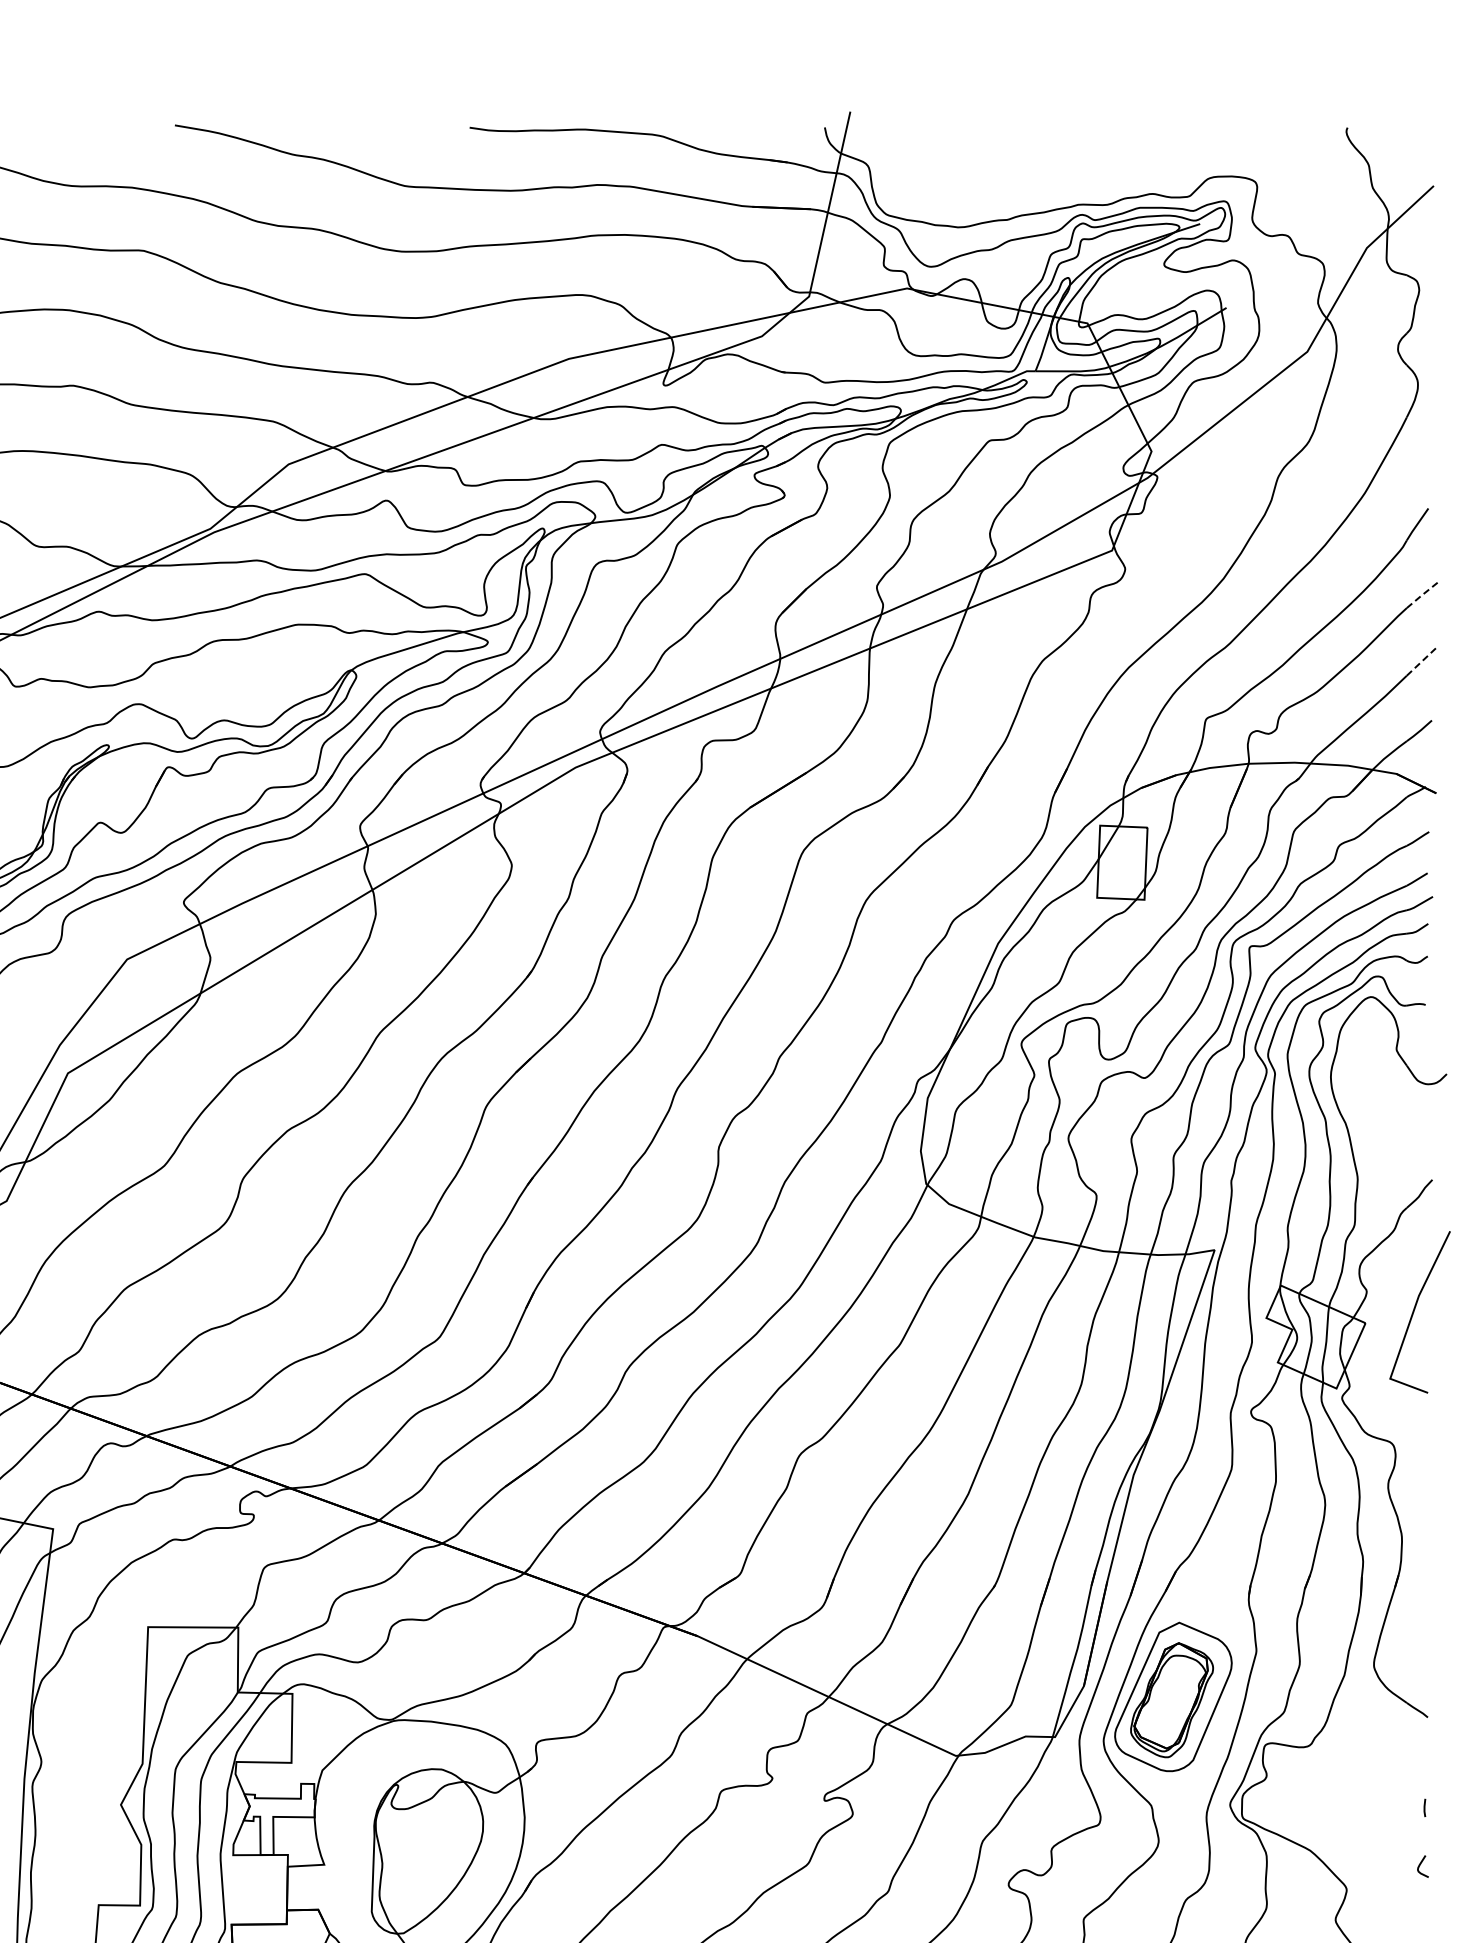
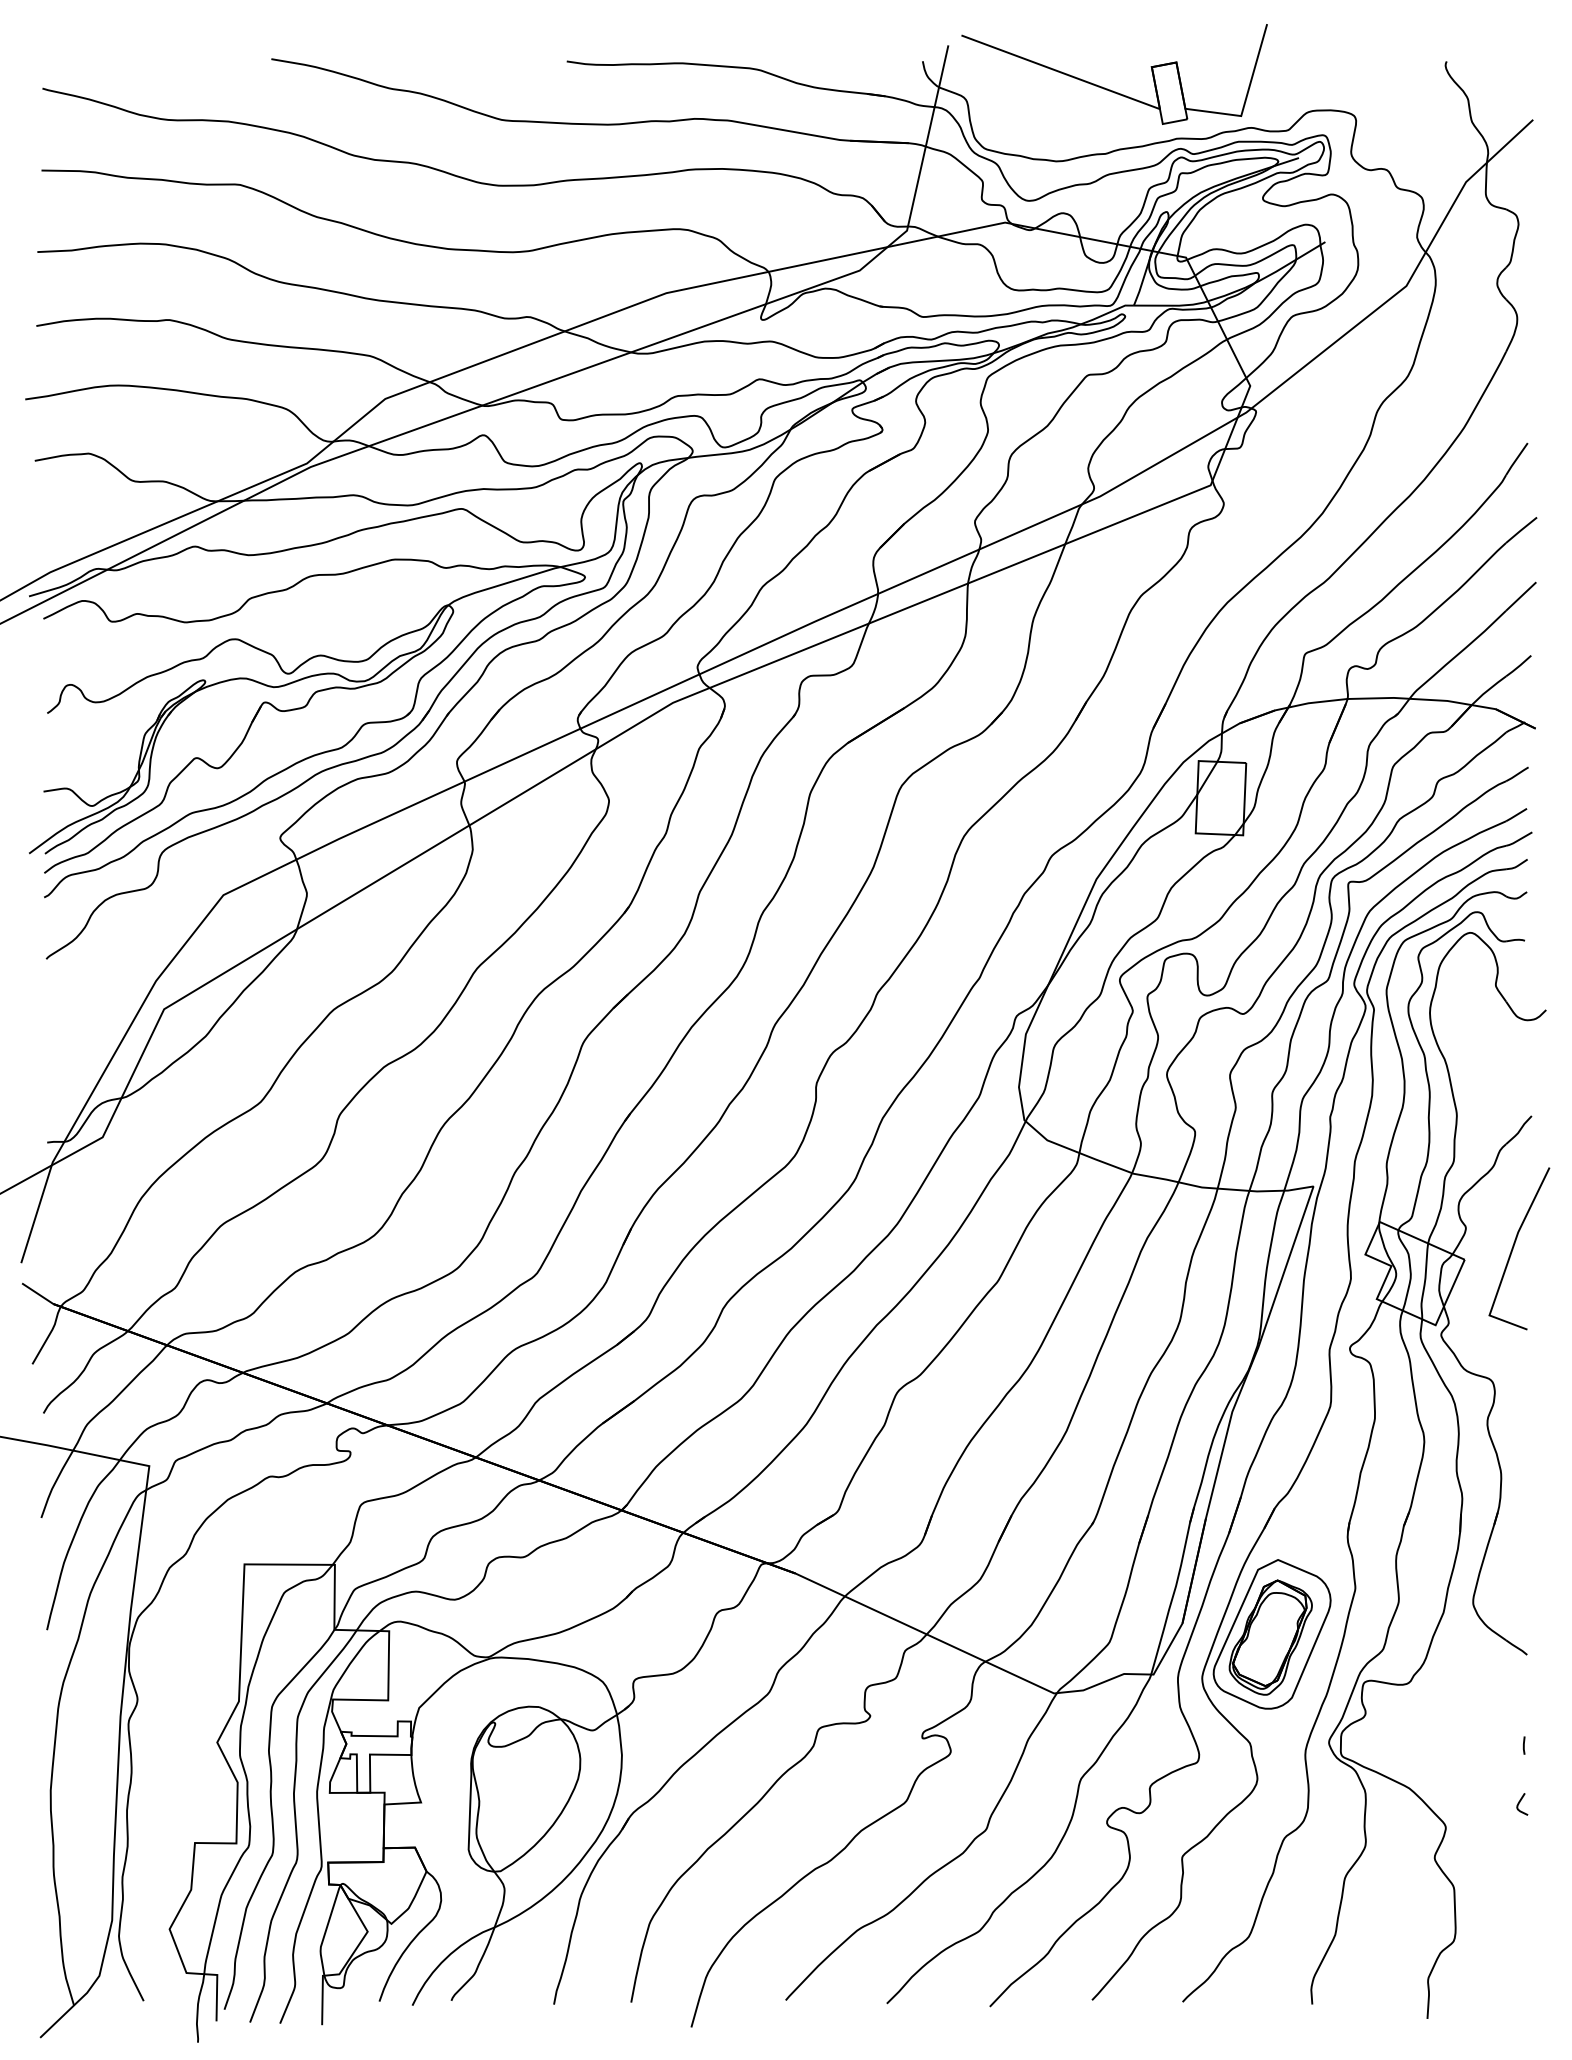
part: (1012, 155) -> (1110, 89), added
line: (1422, 595) -> (1521, 530), dashed -> solid
line: (1422, 661) -> (1521, 596), dashed -> solid

